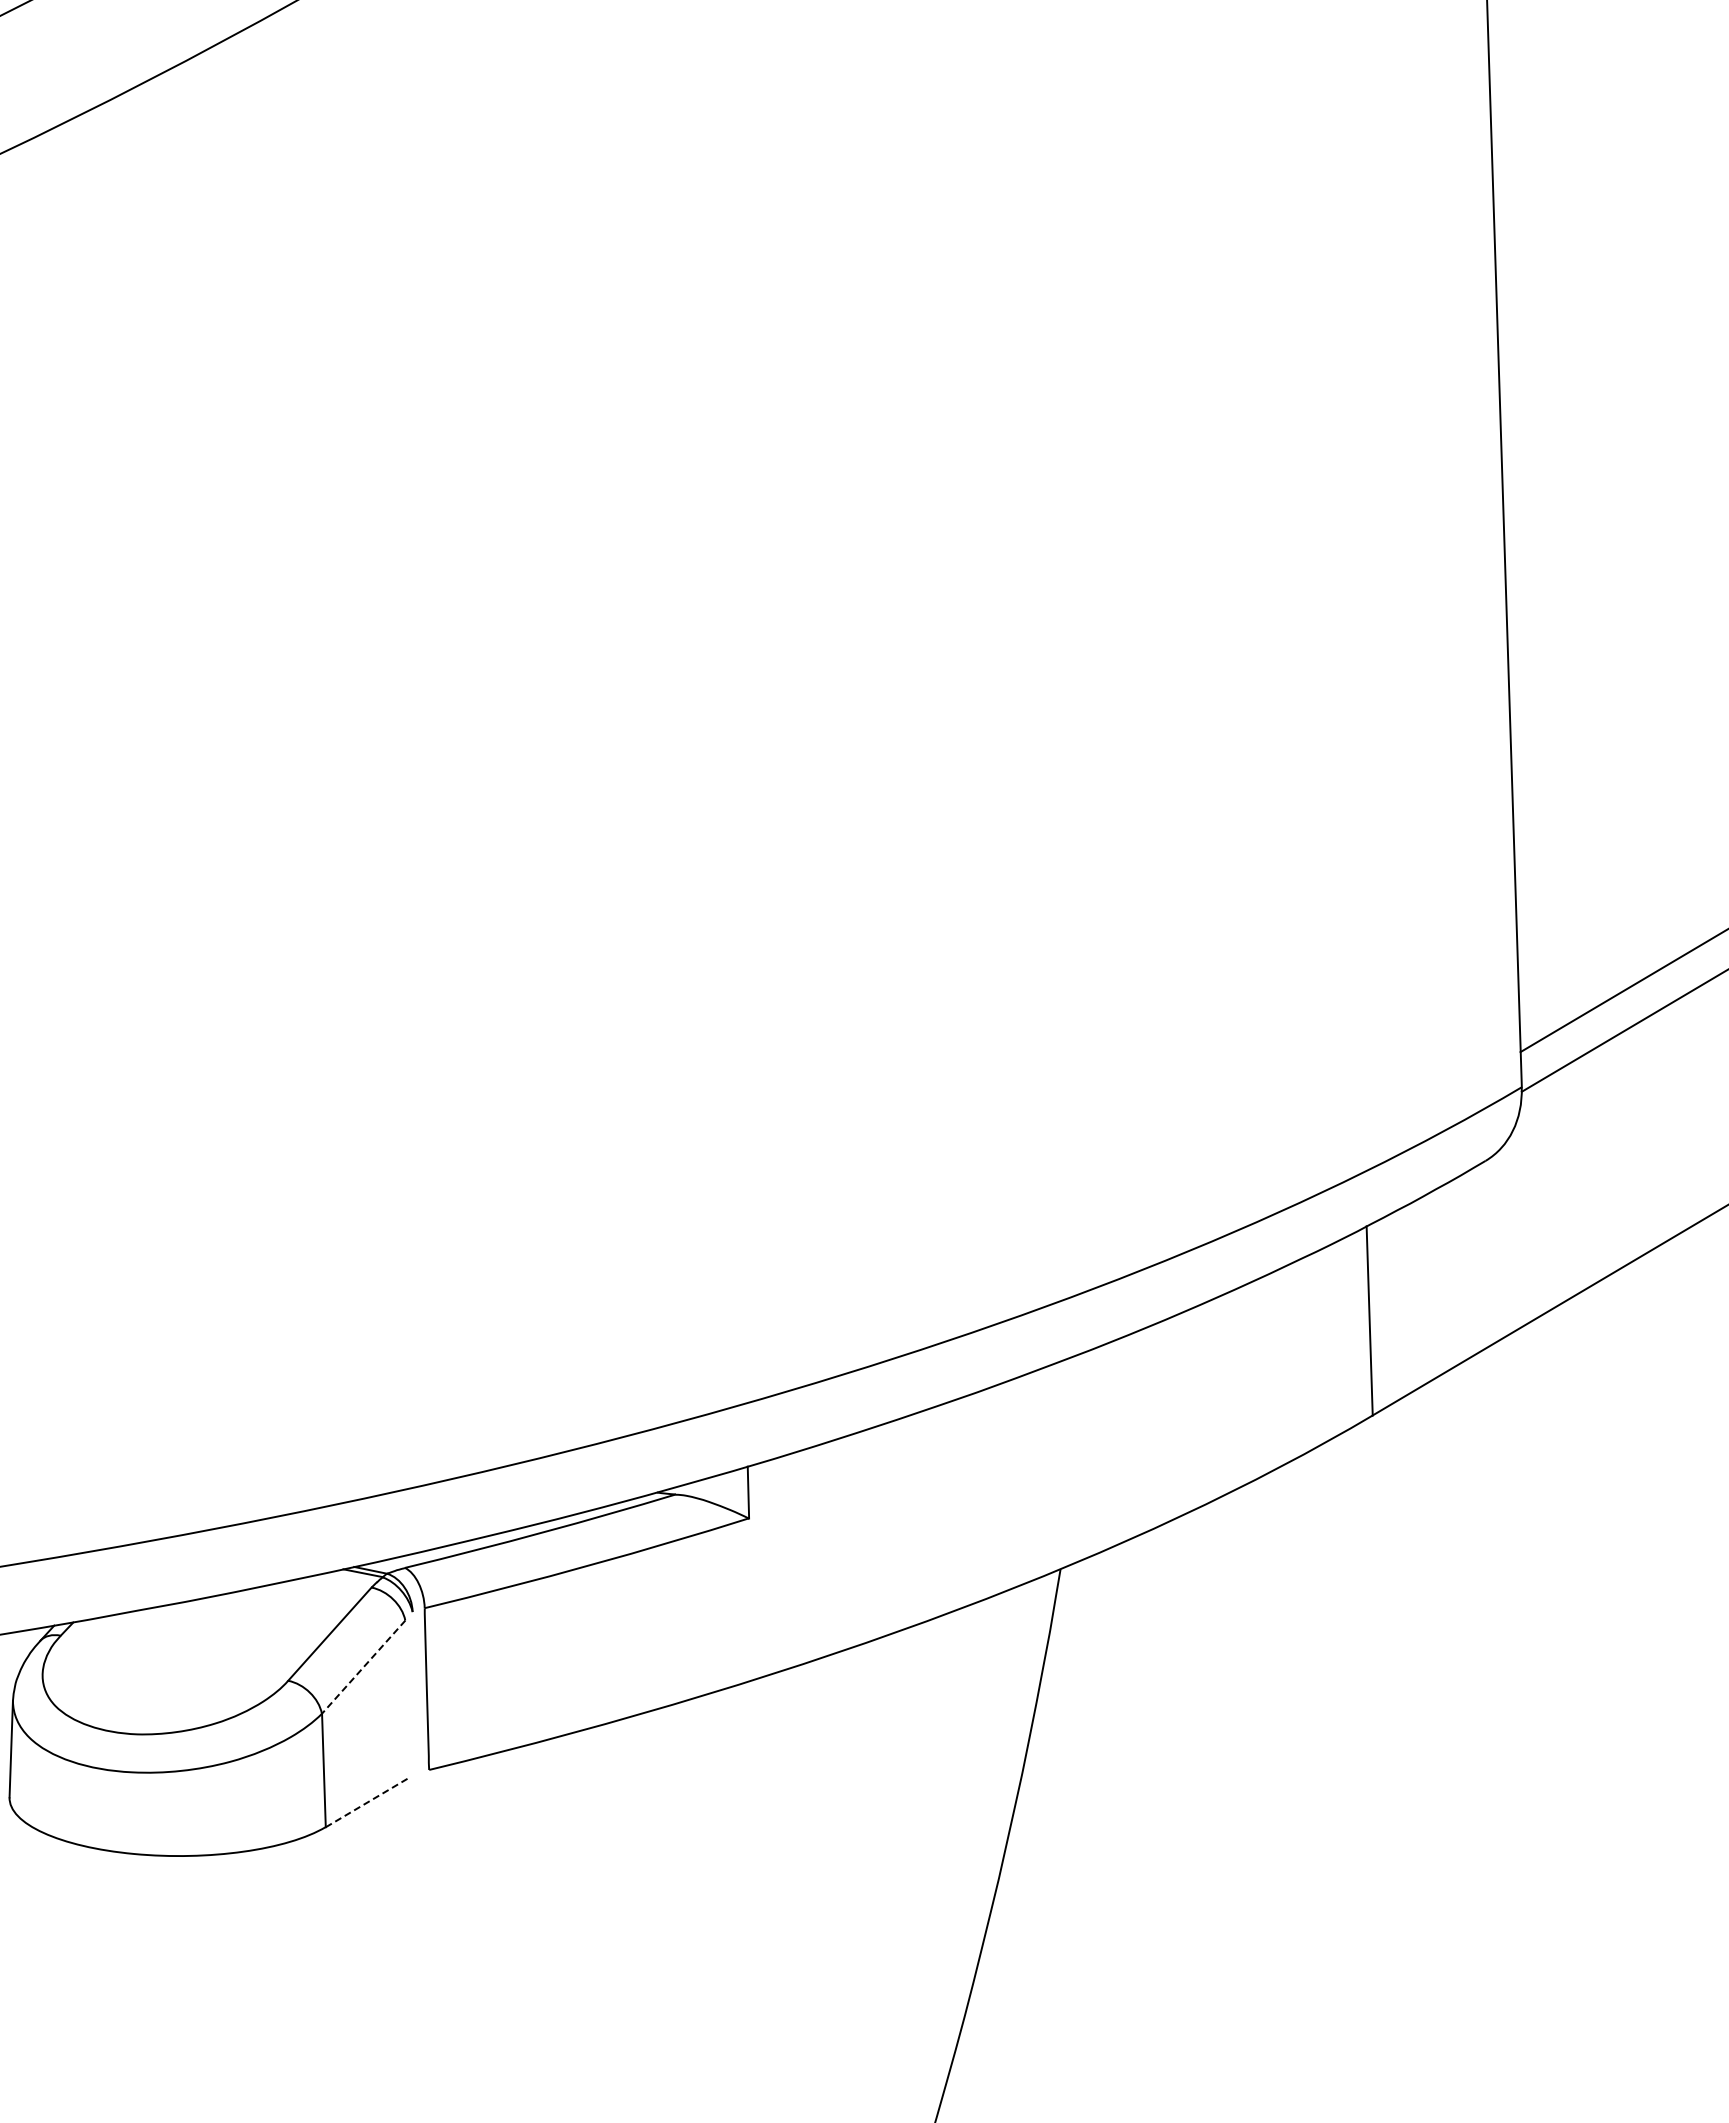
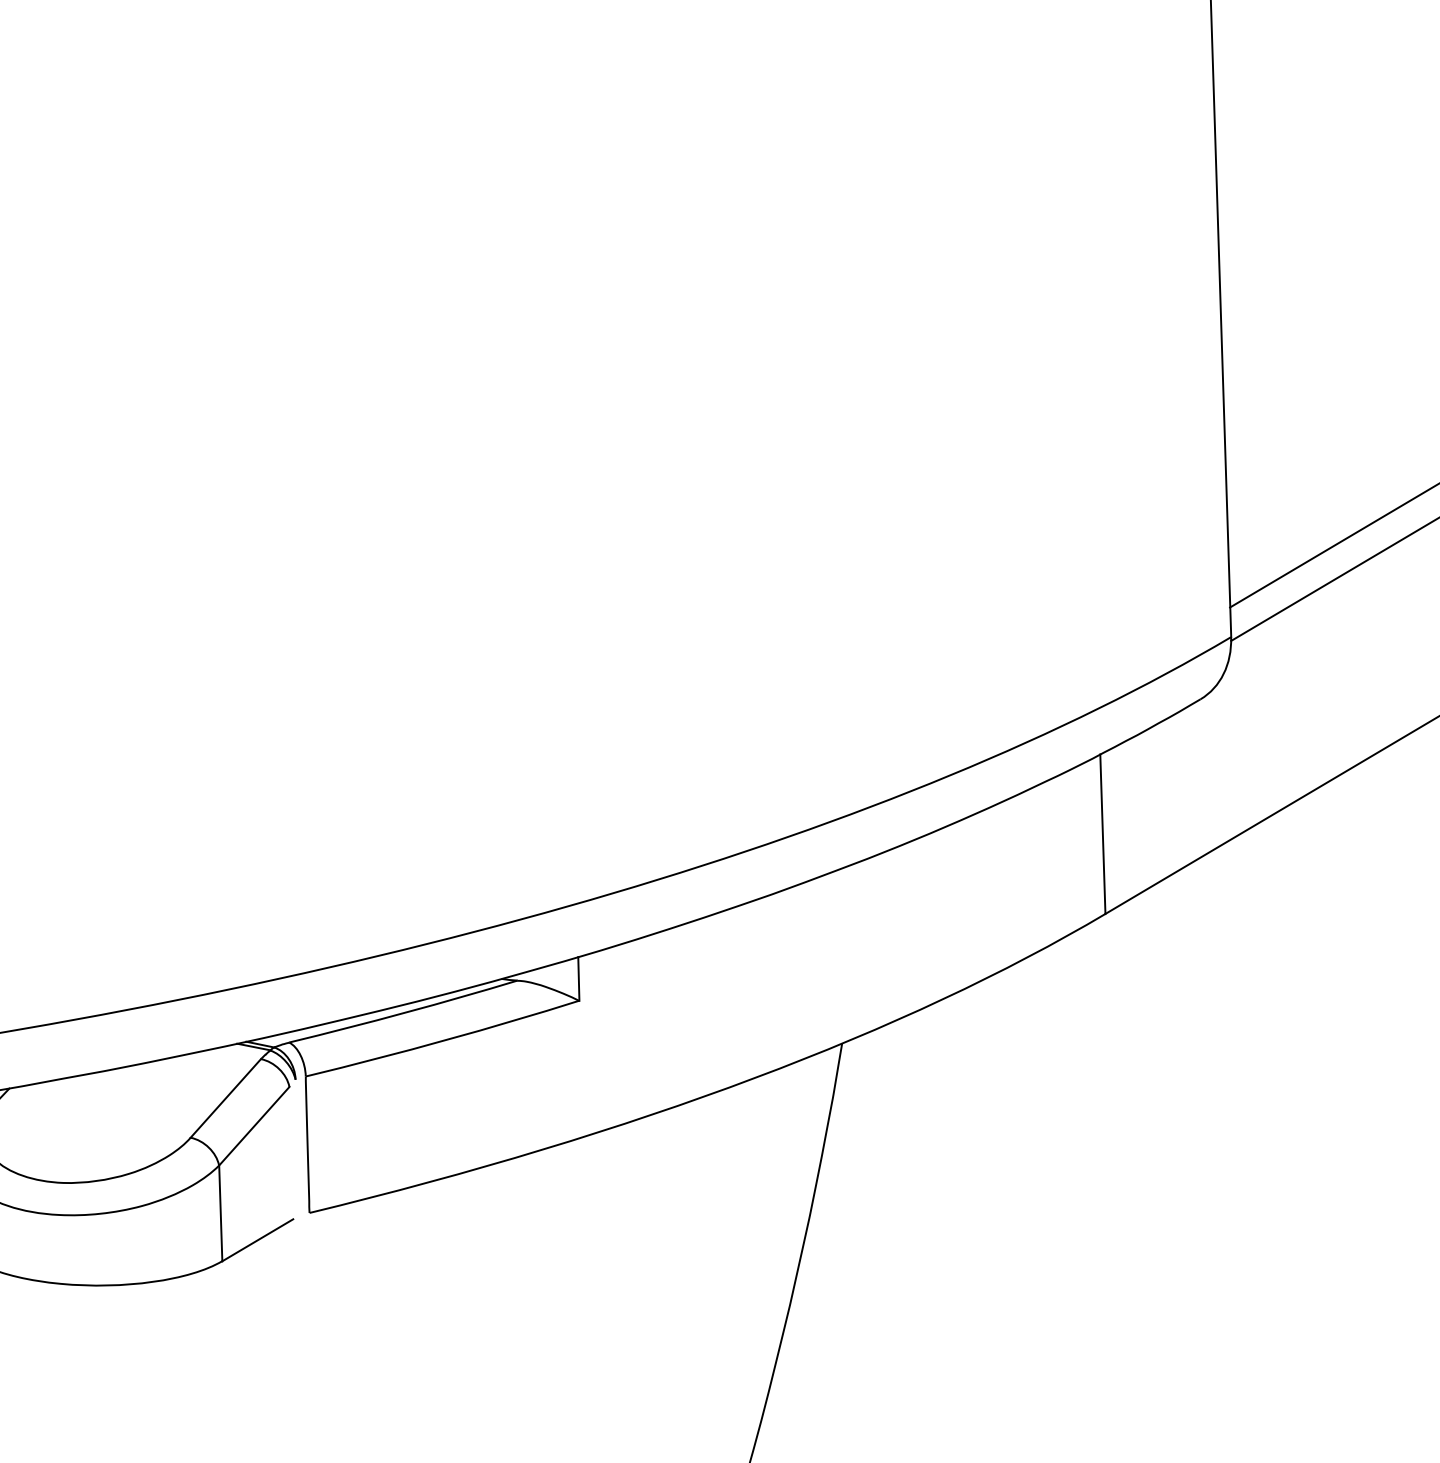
line: (363, 1667) -> (254, 1126), dashed -> solid
line: (367, 1802) -> (257, 1240), dashed -> solid

